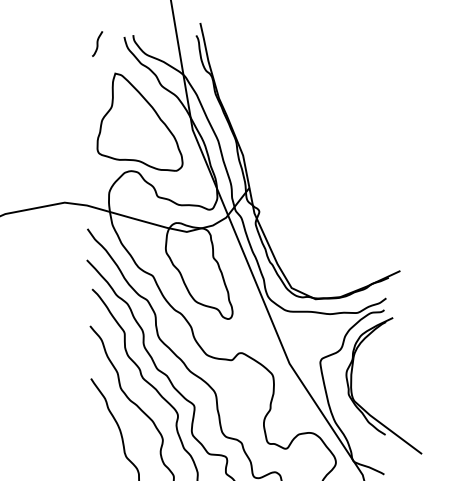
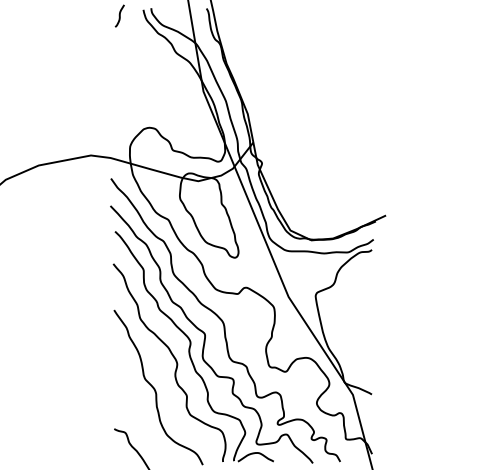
part: (140, 121) -> (157, 84), removed
part: (362, 406) -> (352, 334), removed

